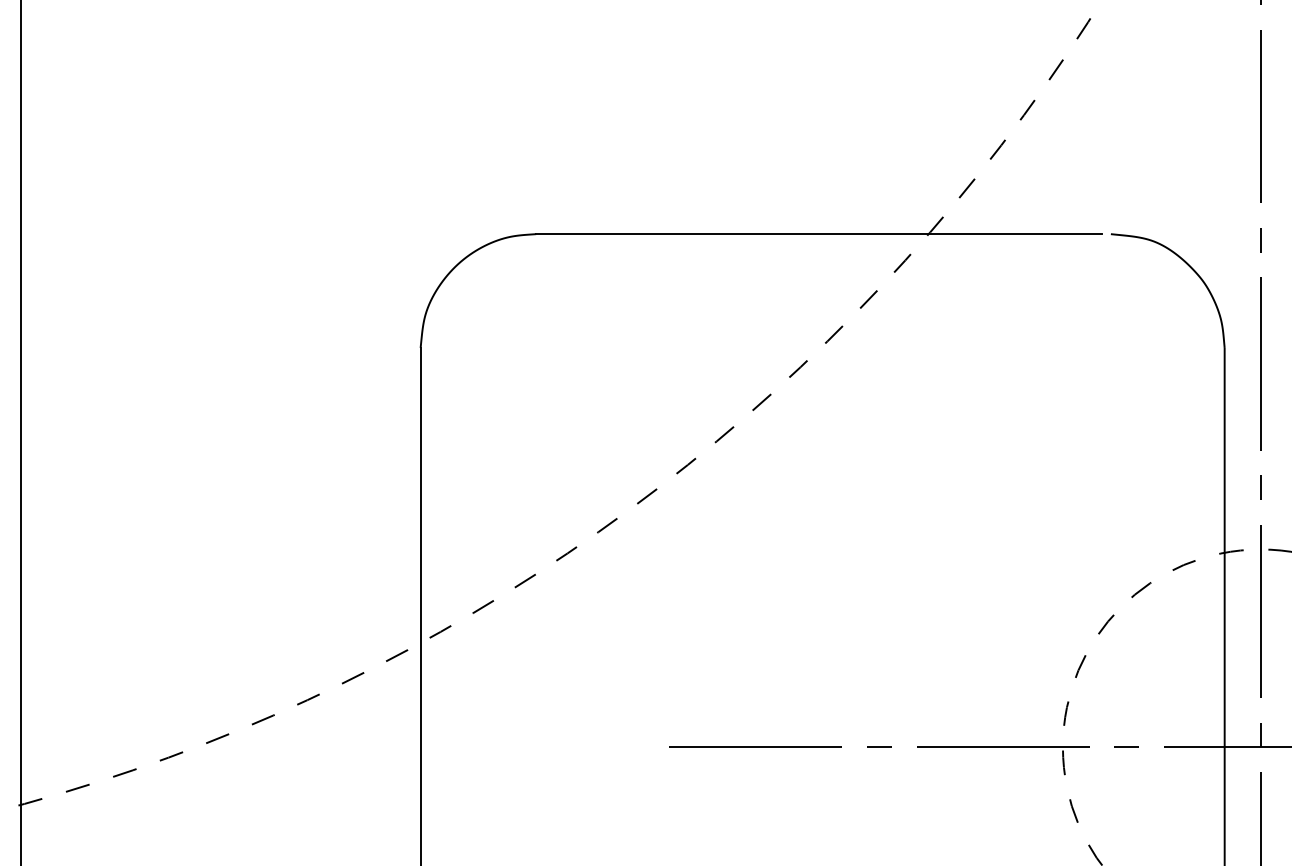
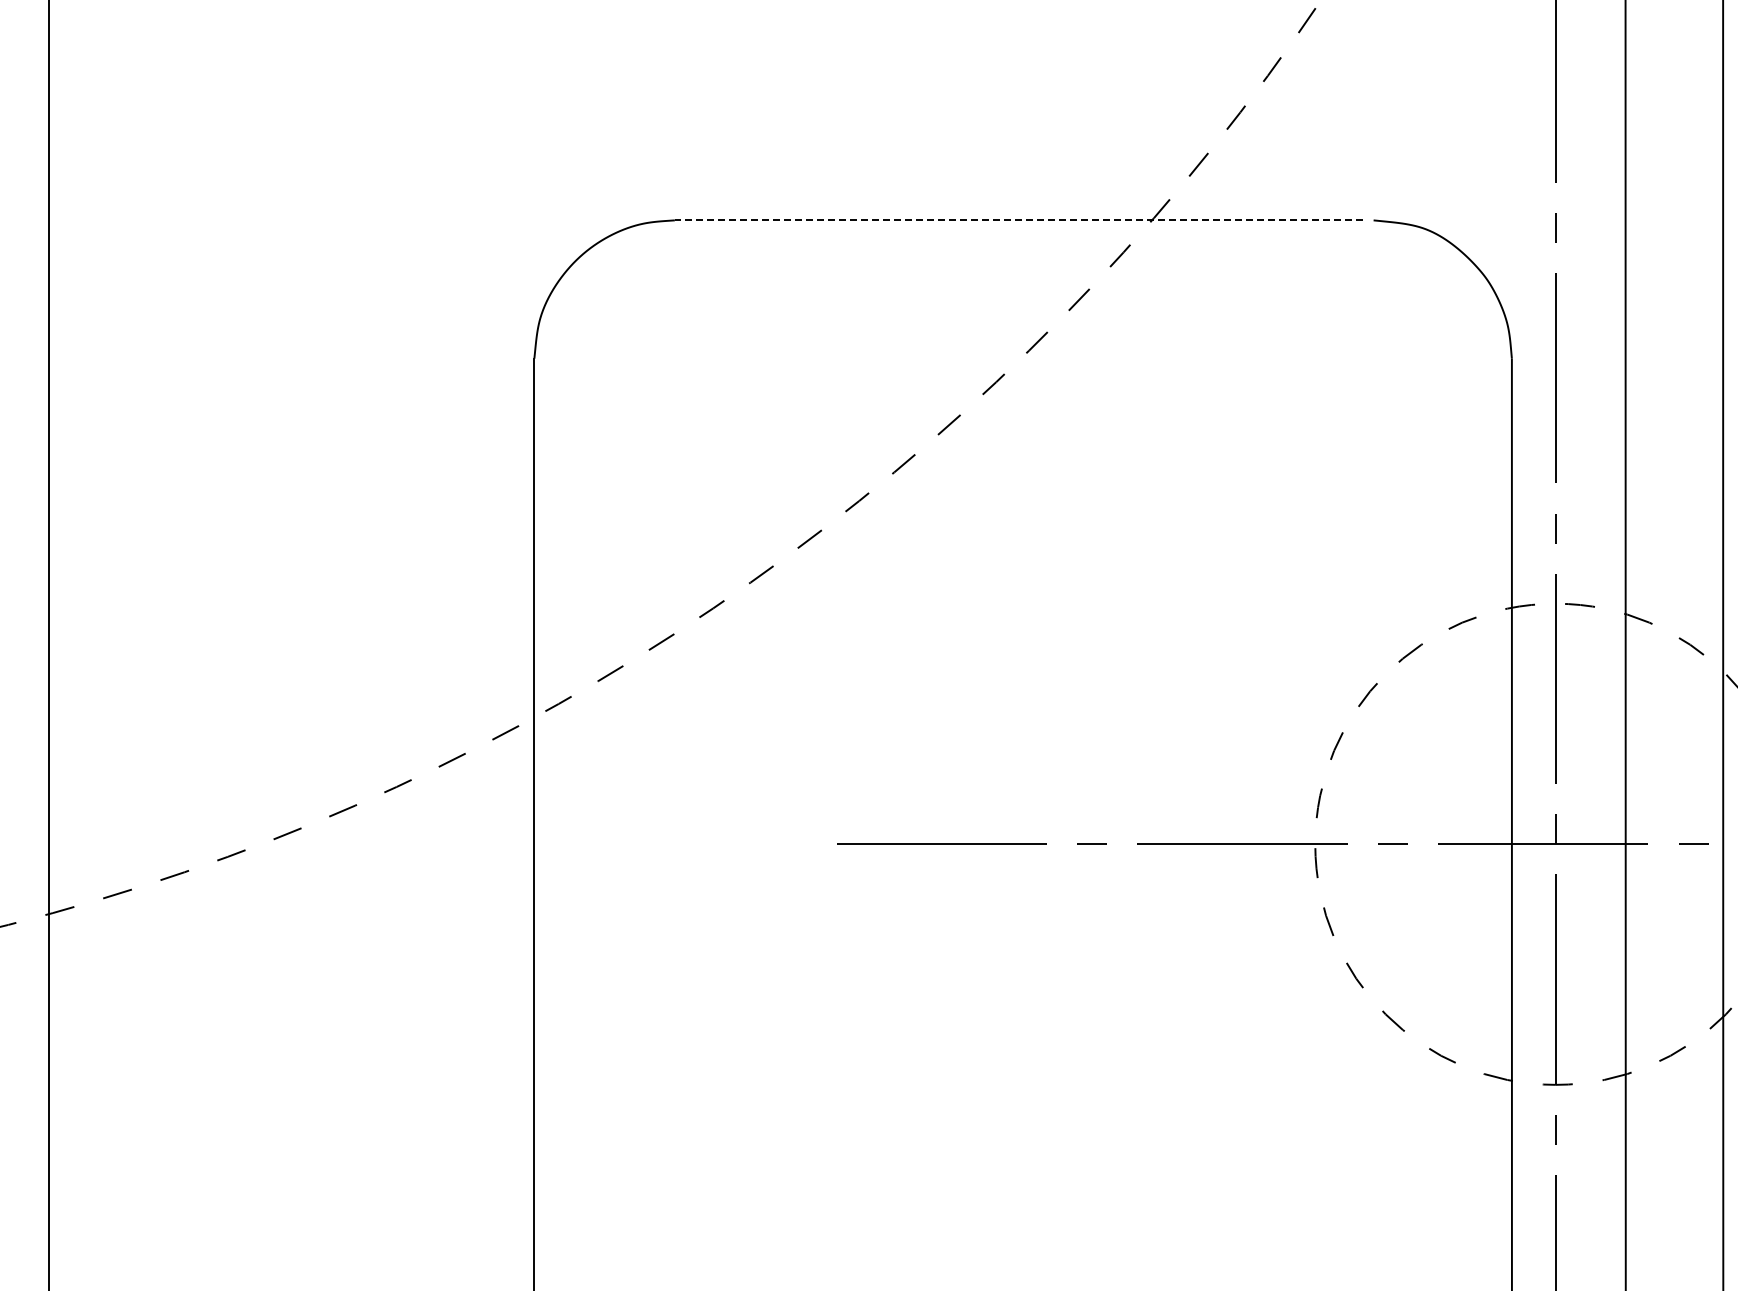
line: (818, 234) -> (1018, 220), solid -> dashed

